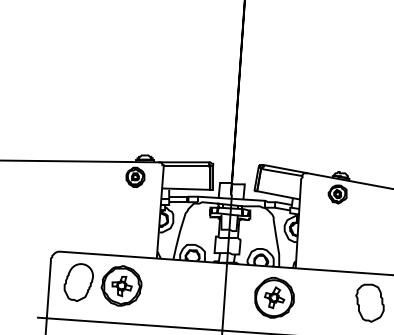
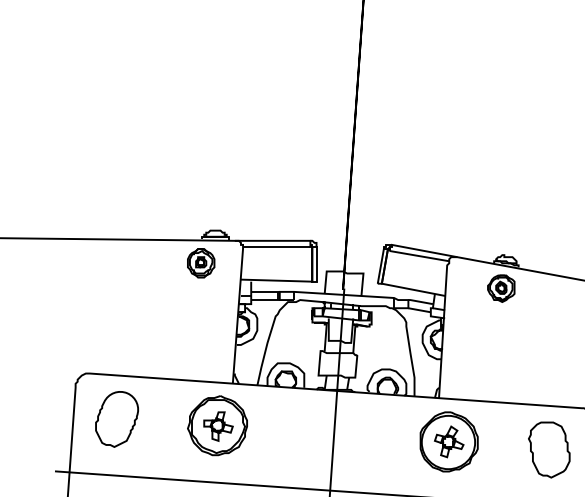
part: (121, 285) -> (217, 425), moved
part: (274, 297) -> (449, 441), moved

